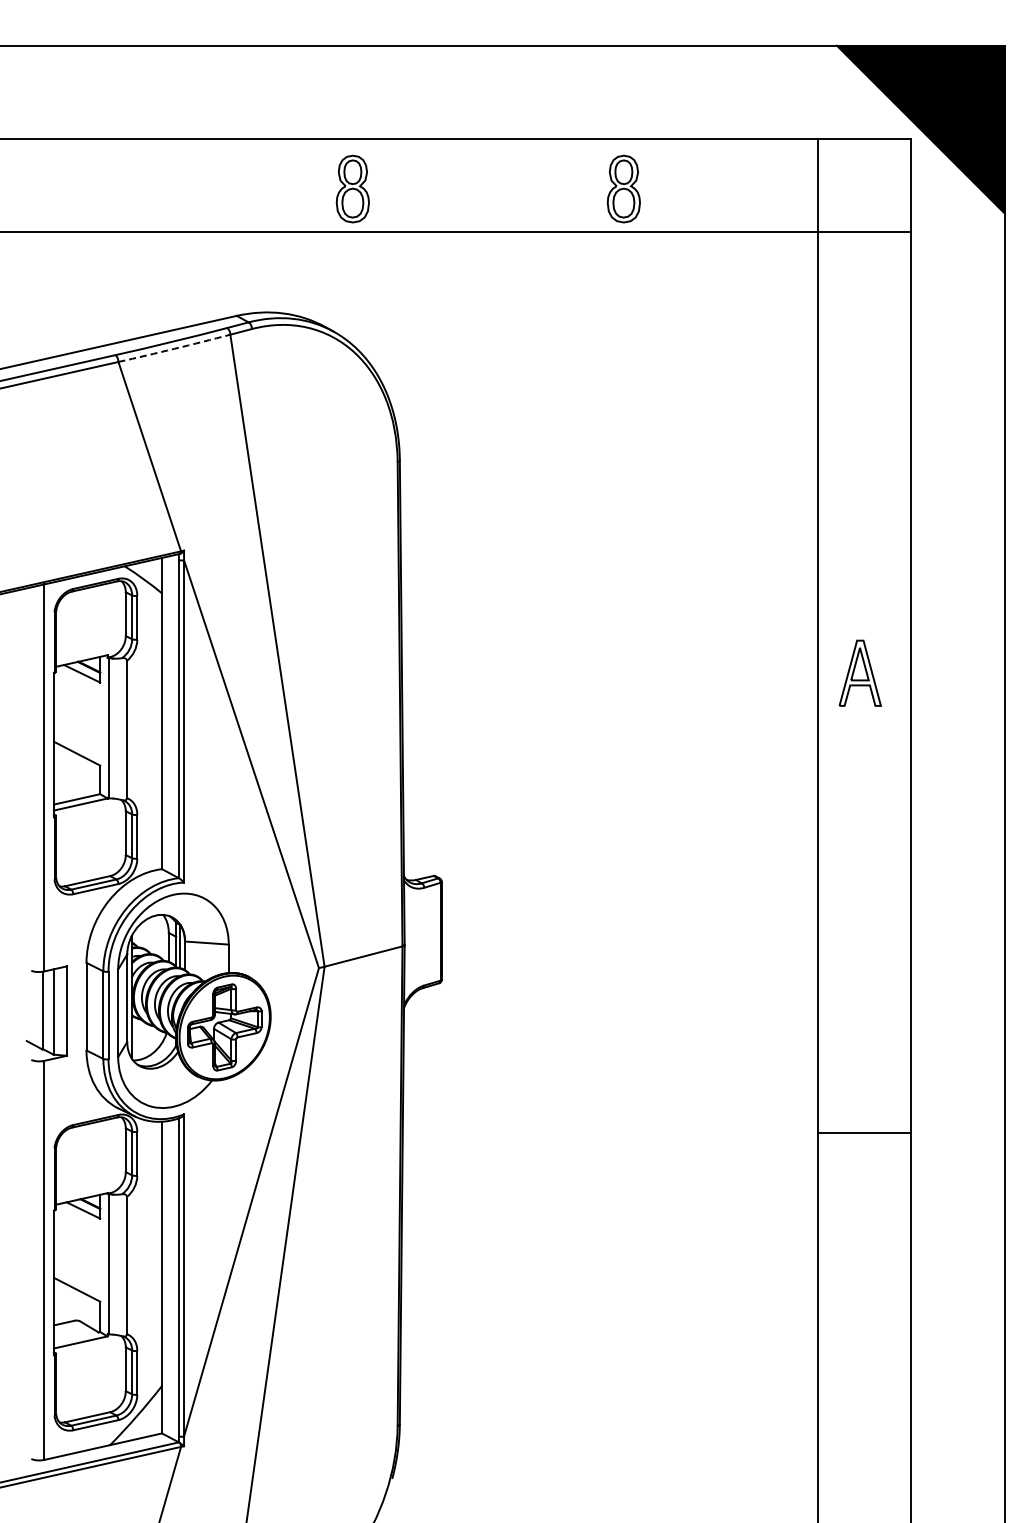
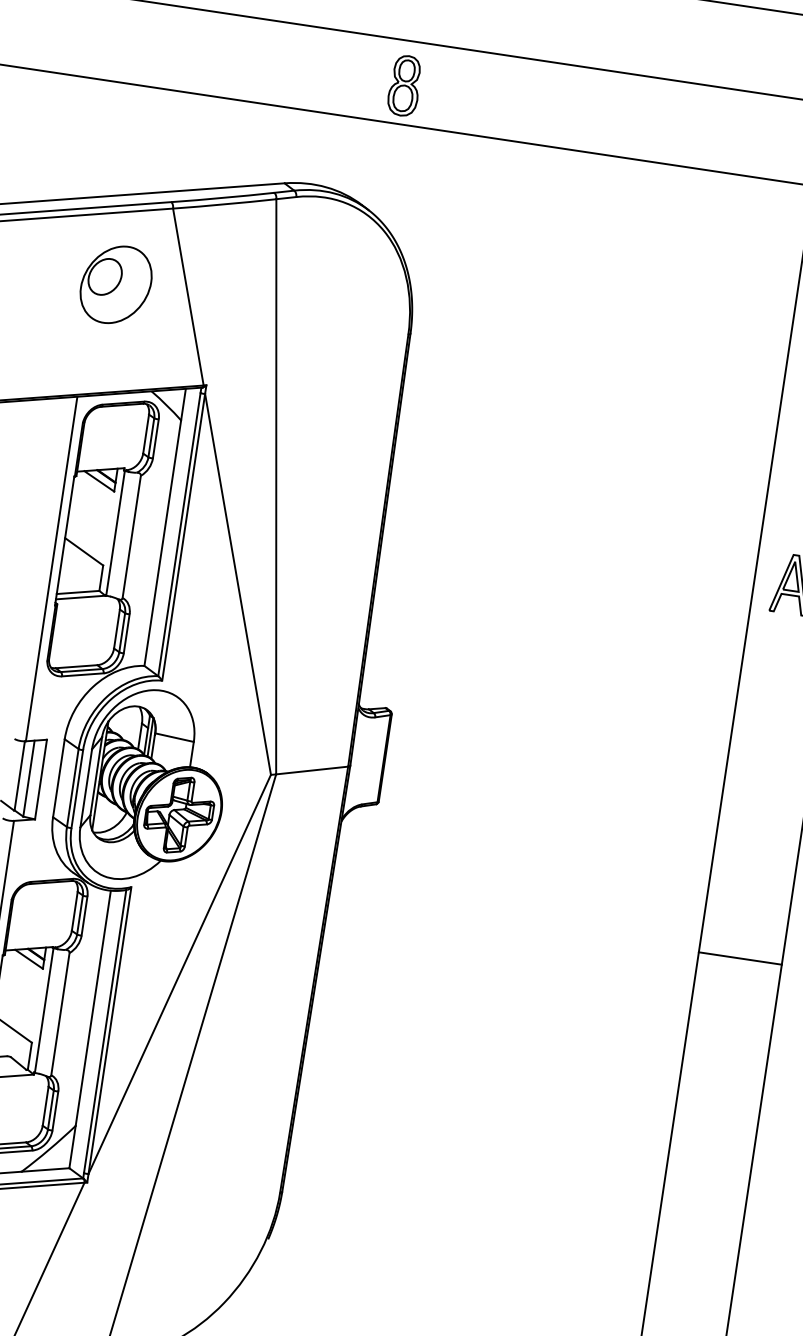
part: (623, 188) -> (645, 121), removed
arc: (174, 348) -> (224, 204), dashed -> solid
part: (68, 454) -> (116, 284), added
line: (864, 1132) -> (740, 958), moved

